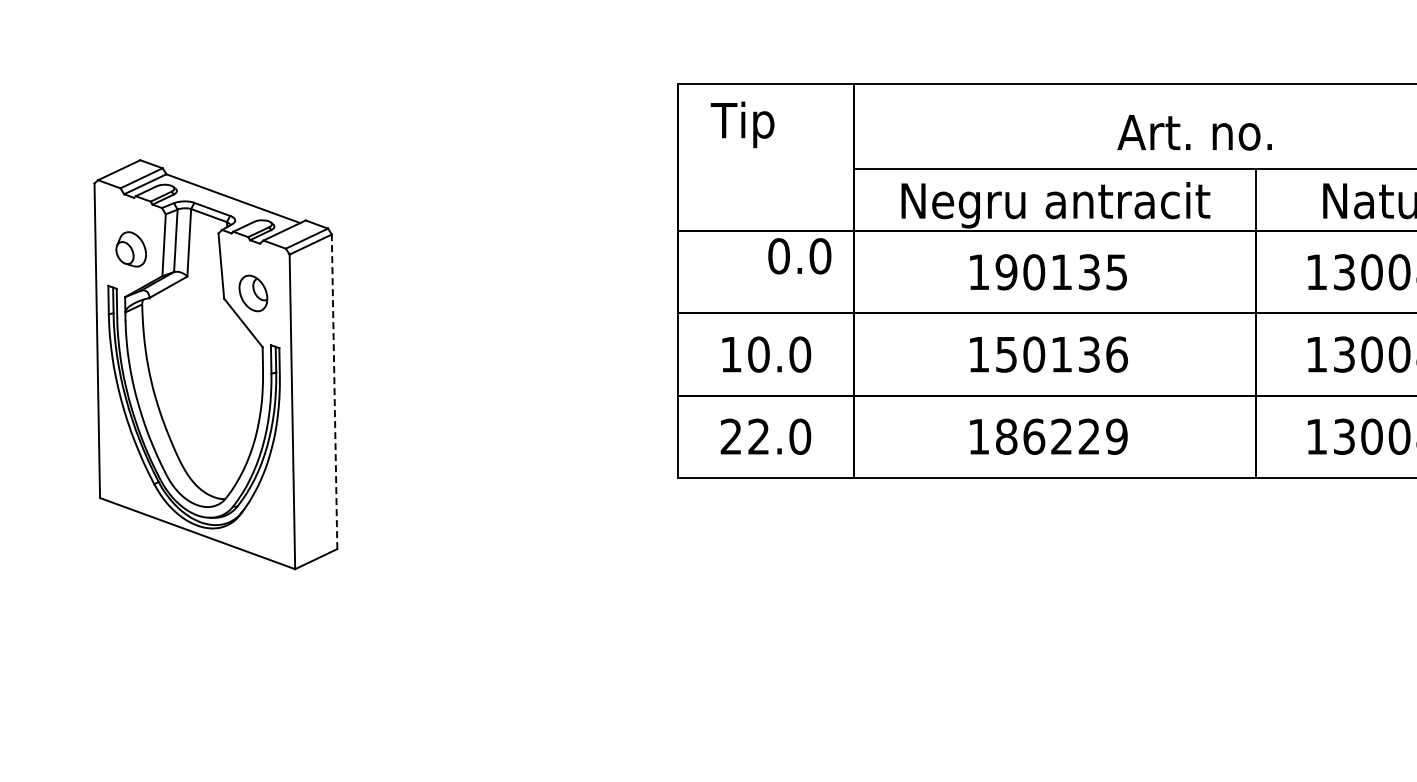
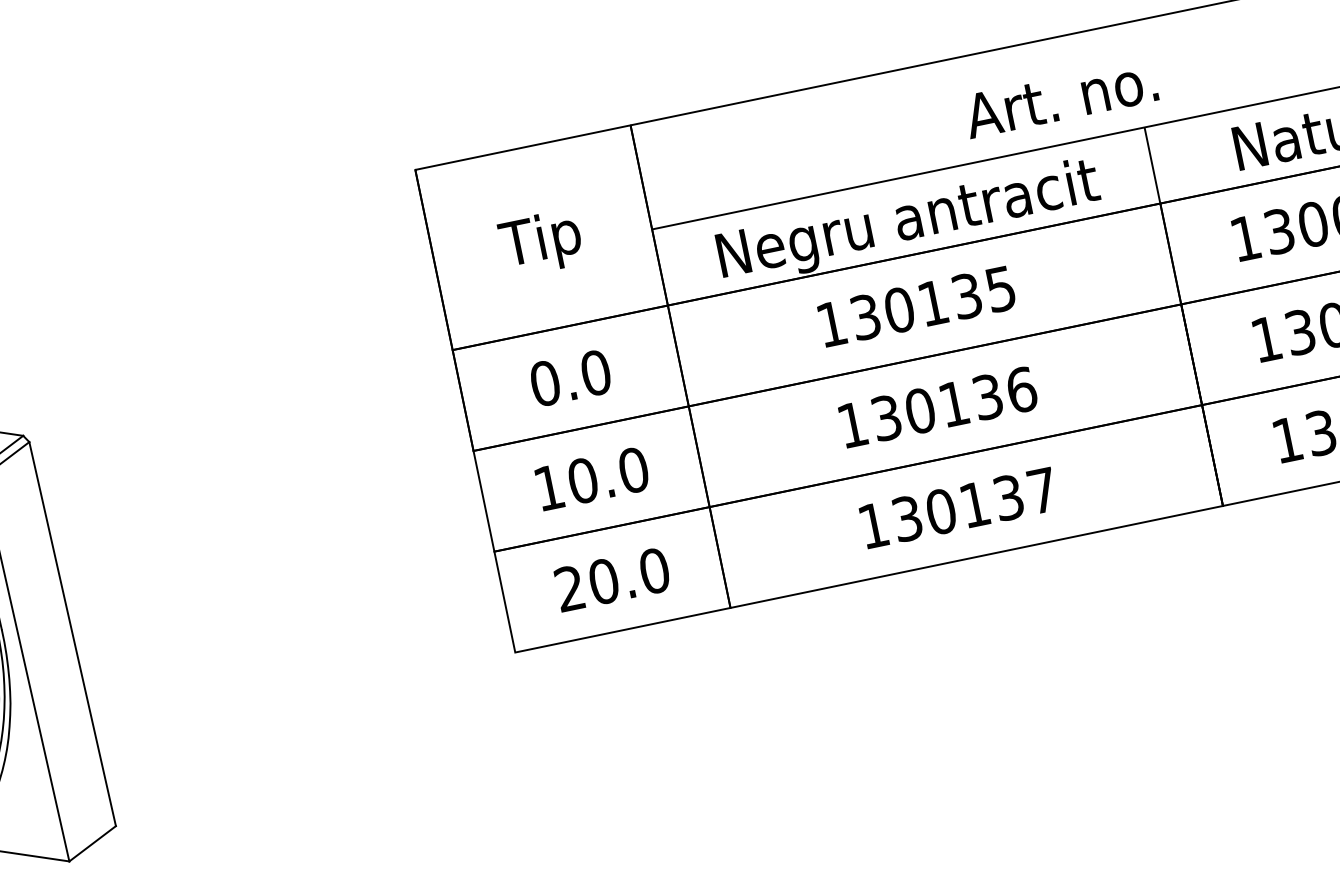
text: (742, 124) -> (540, 242), moved
text: (799, 256) -> (570, 378), moved
text: (1006, 272) -> (865, 317), 190135 -> 130135
text: (1006, 354) -> (886, 417), 150136 -> 130136
line: (334, 391) -> (72, 633), dashed -> solid
text: (758, 436) -> (603, 581), 22.0 -> 20.0
text: (1061, 436) -> (974, 504), 186229 -> 130137

